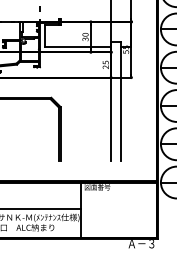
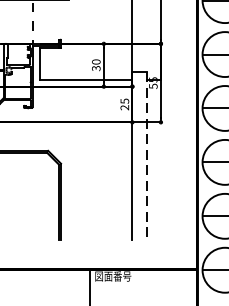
line: (121, 102) -> (146, 157), solid -> dashed

